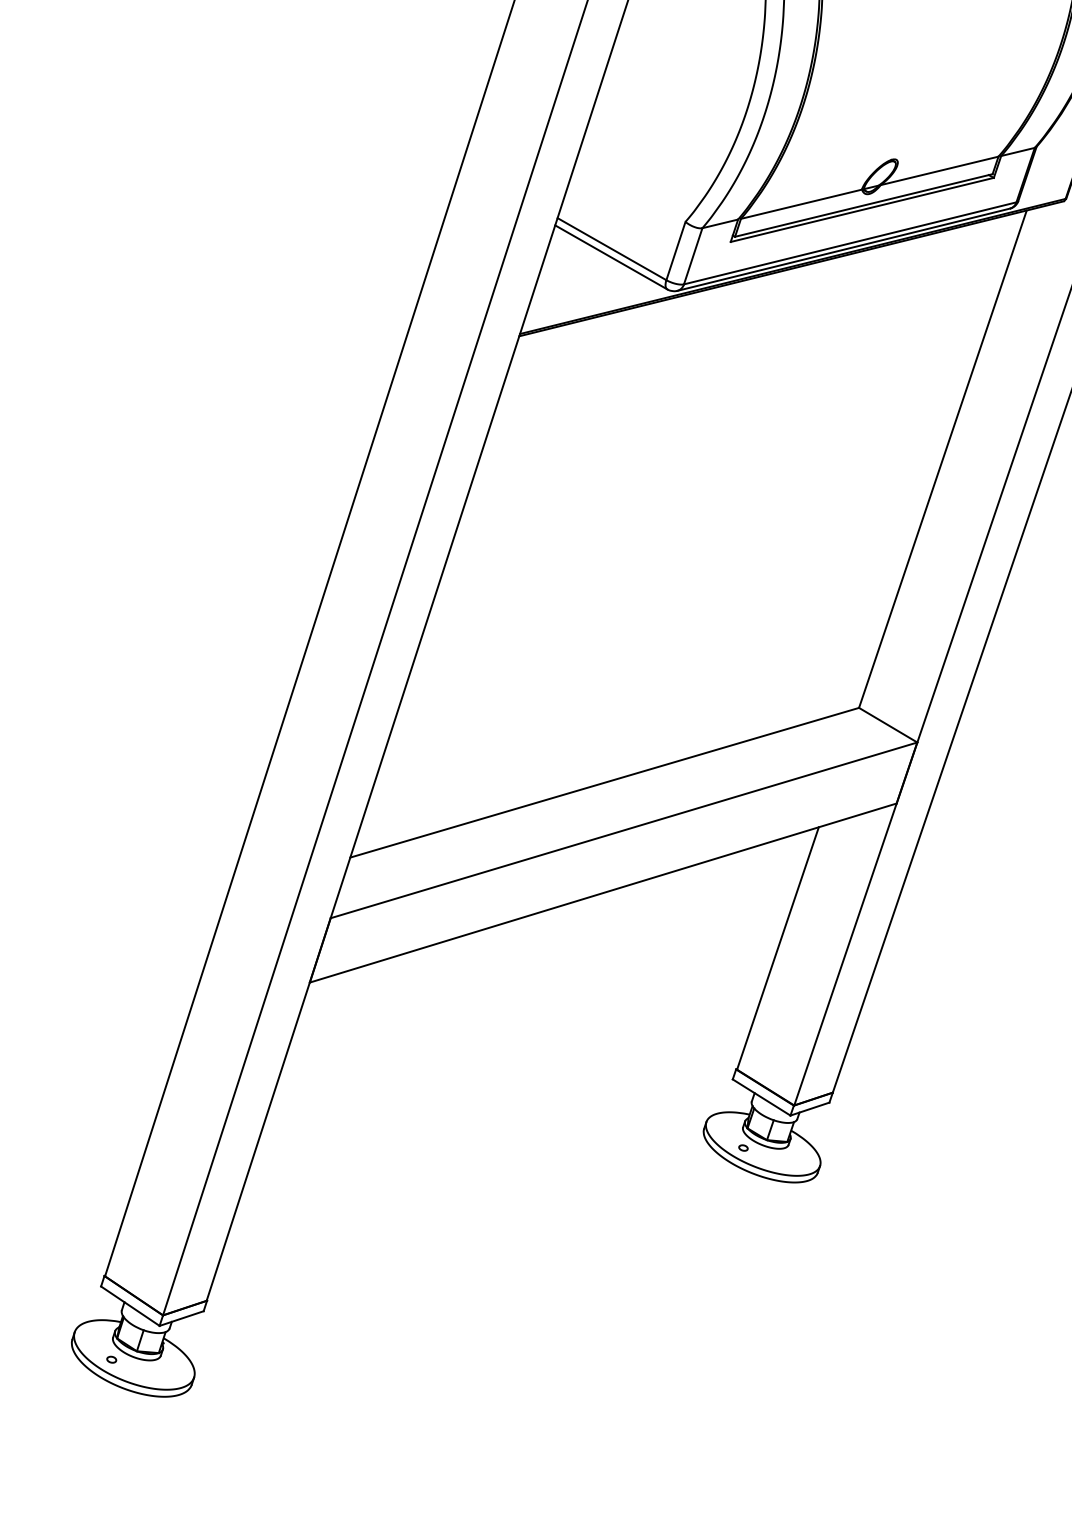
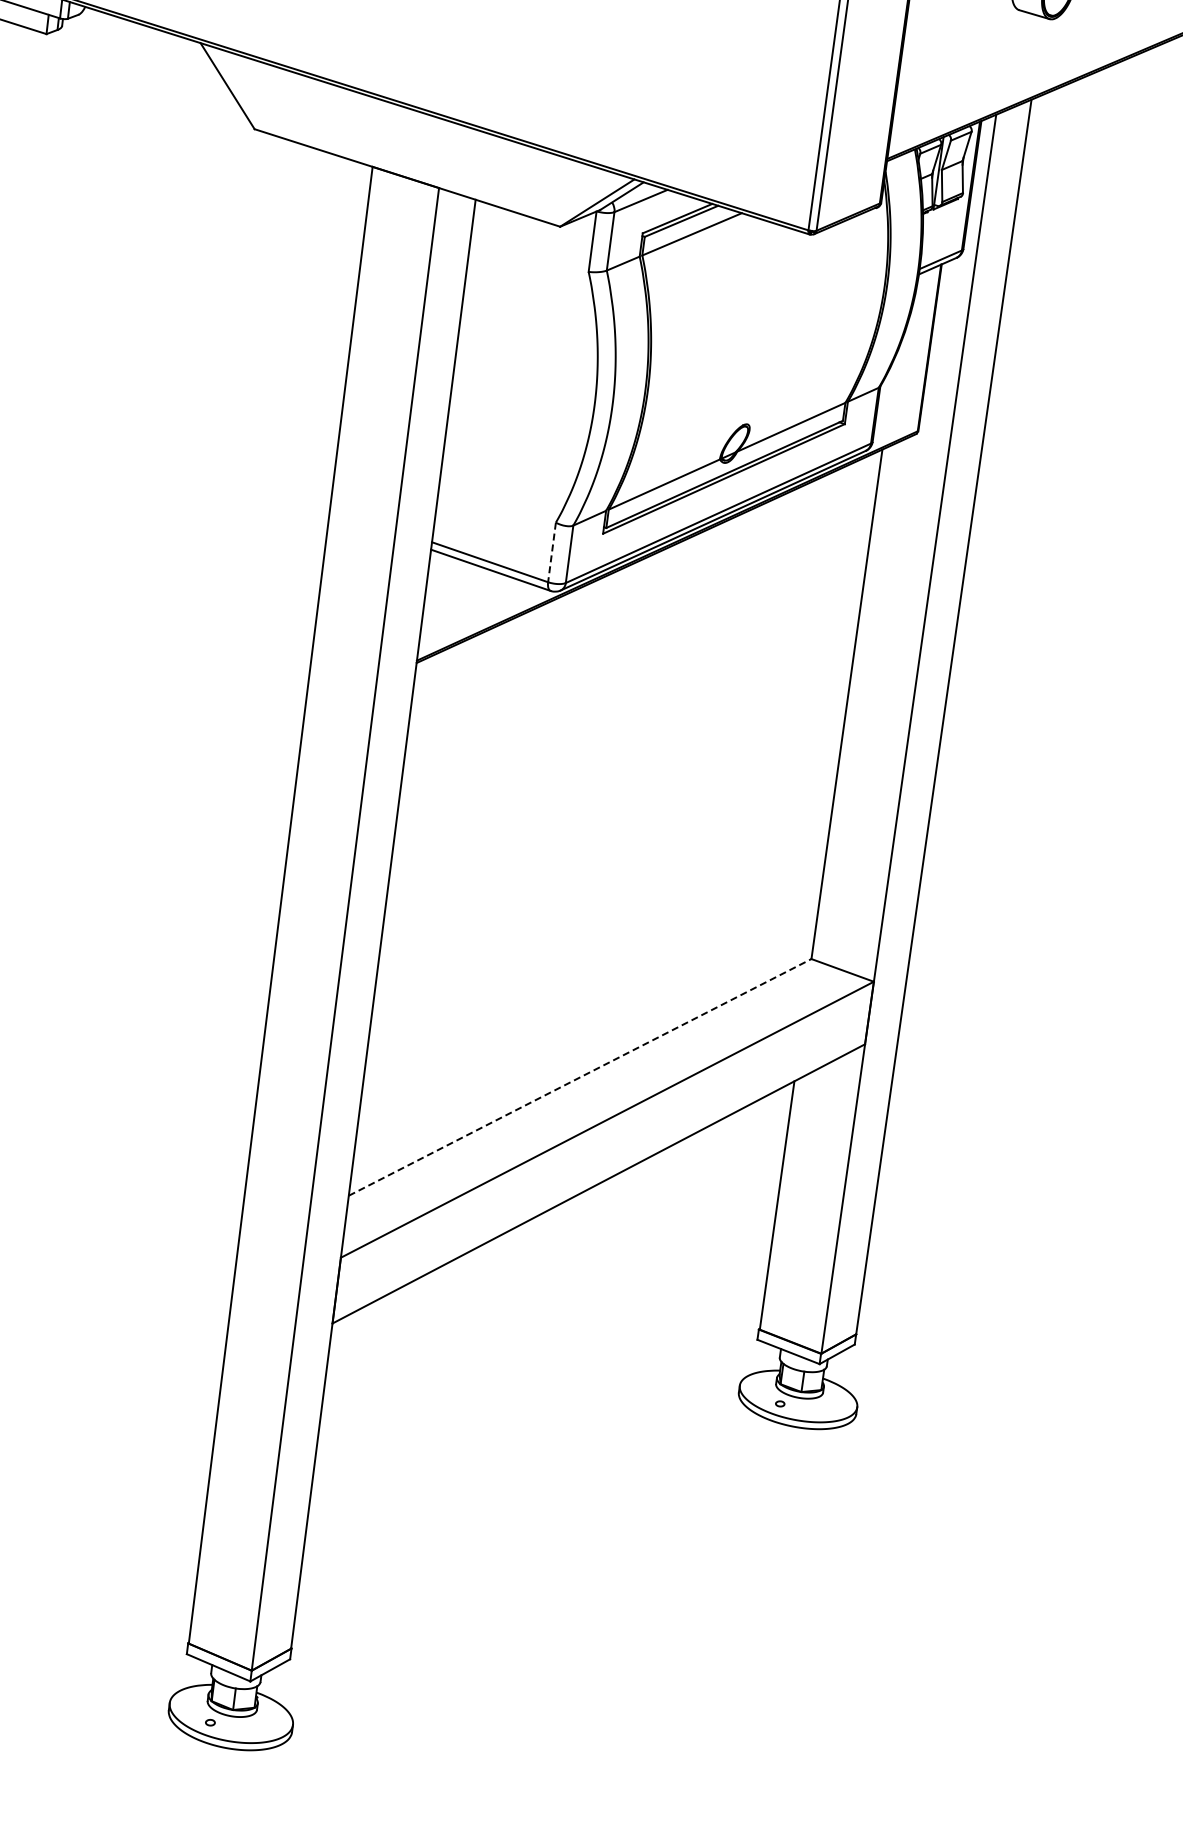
line: (675, 251) -> (551, 552), solid -> dashed
line: (605, 782) -> (580, 1077), solid -> dashed

